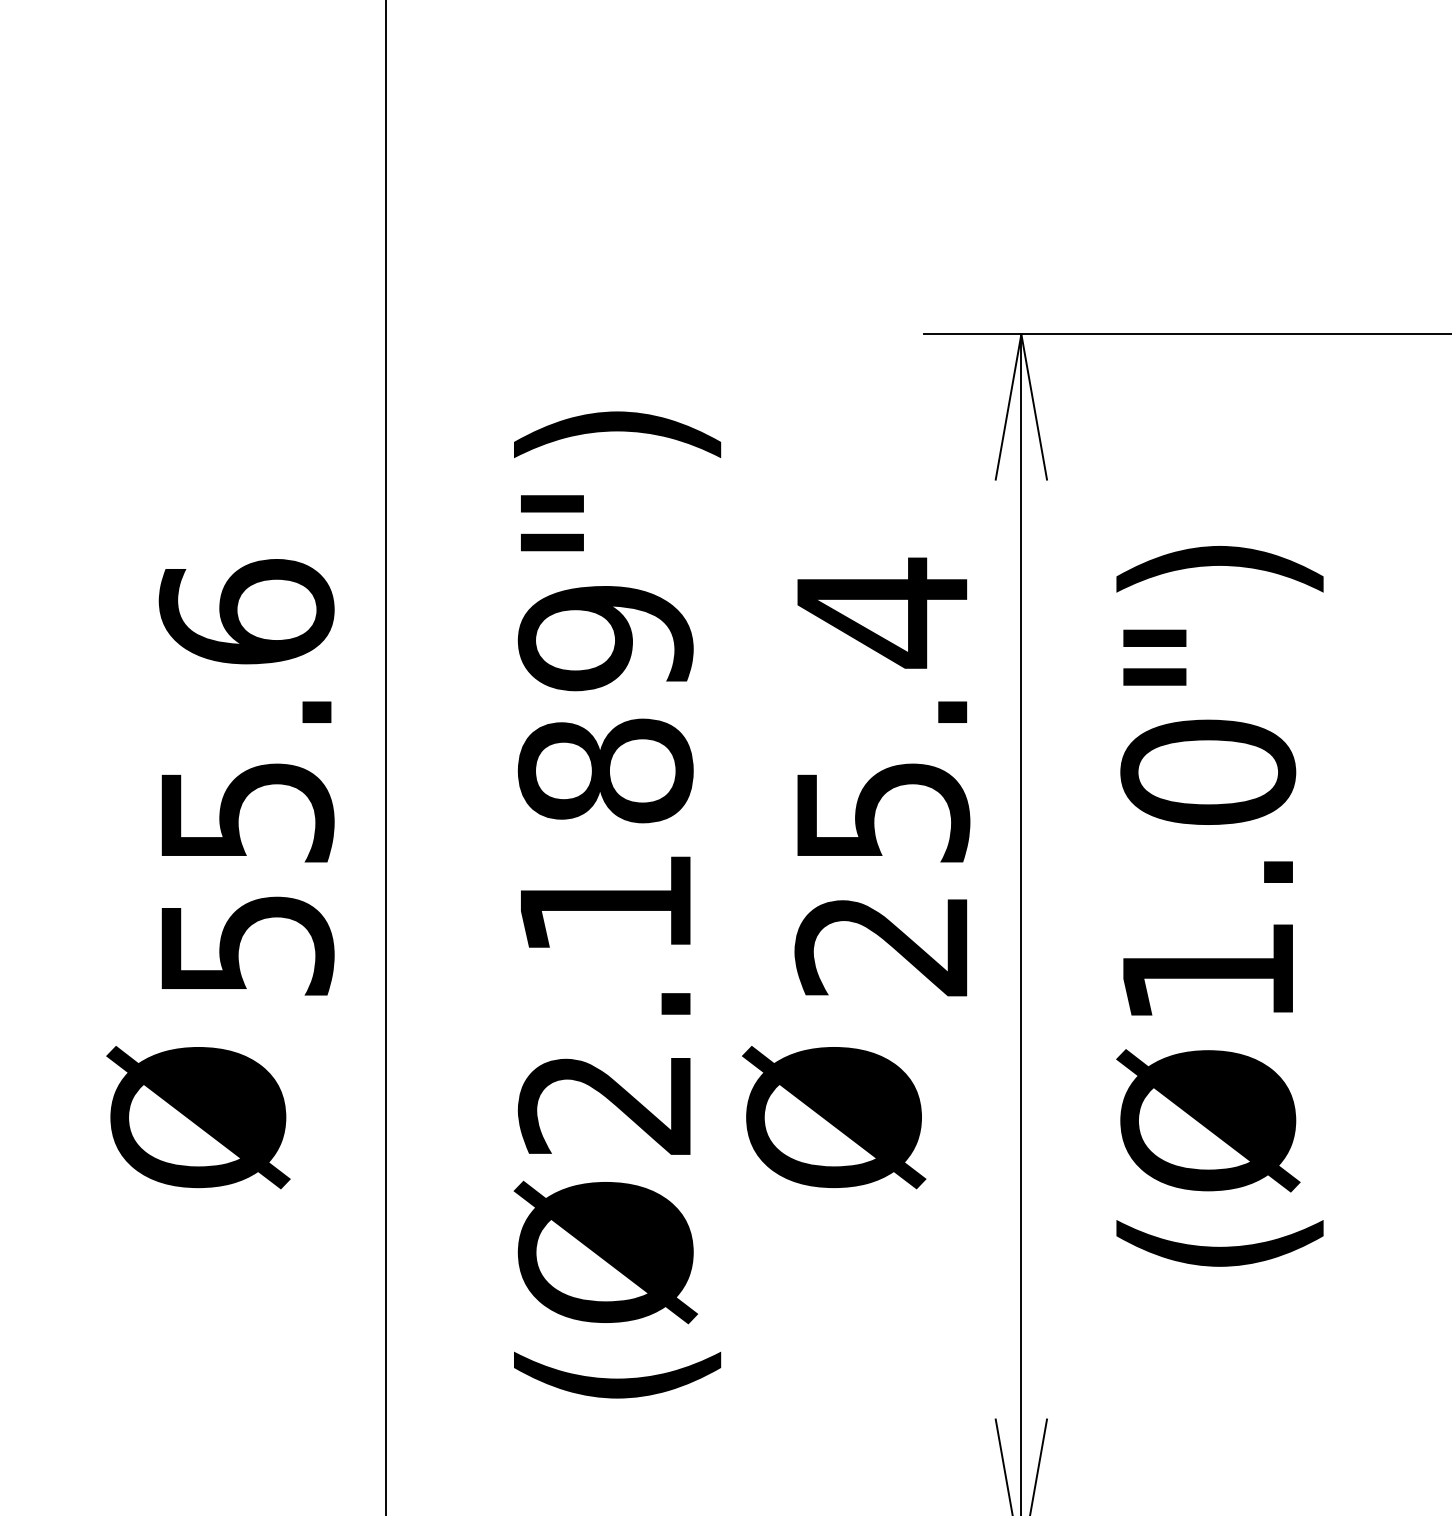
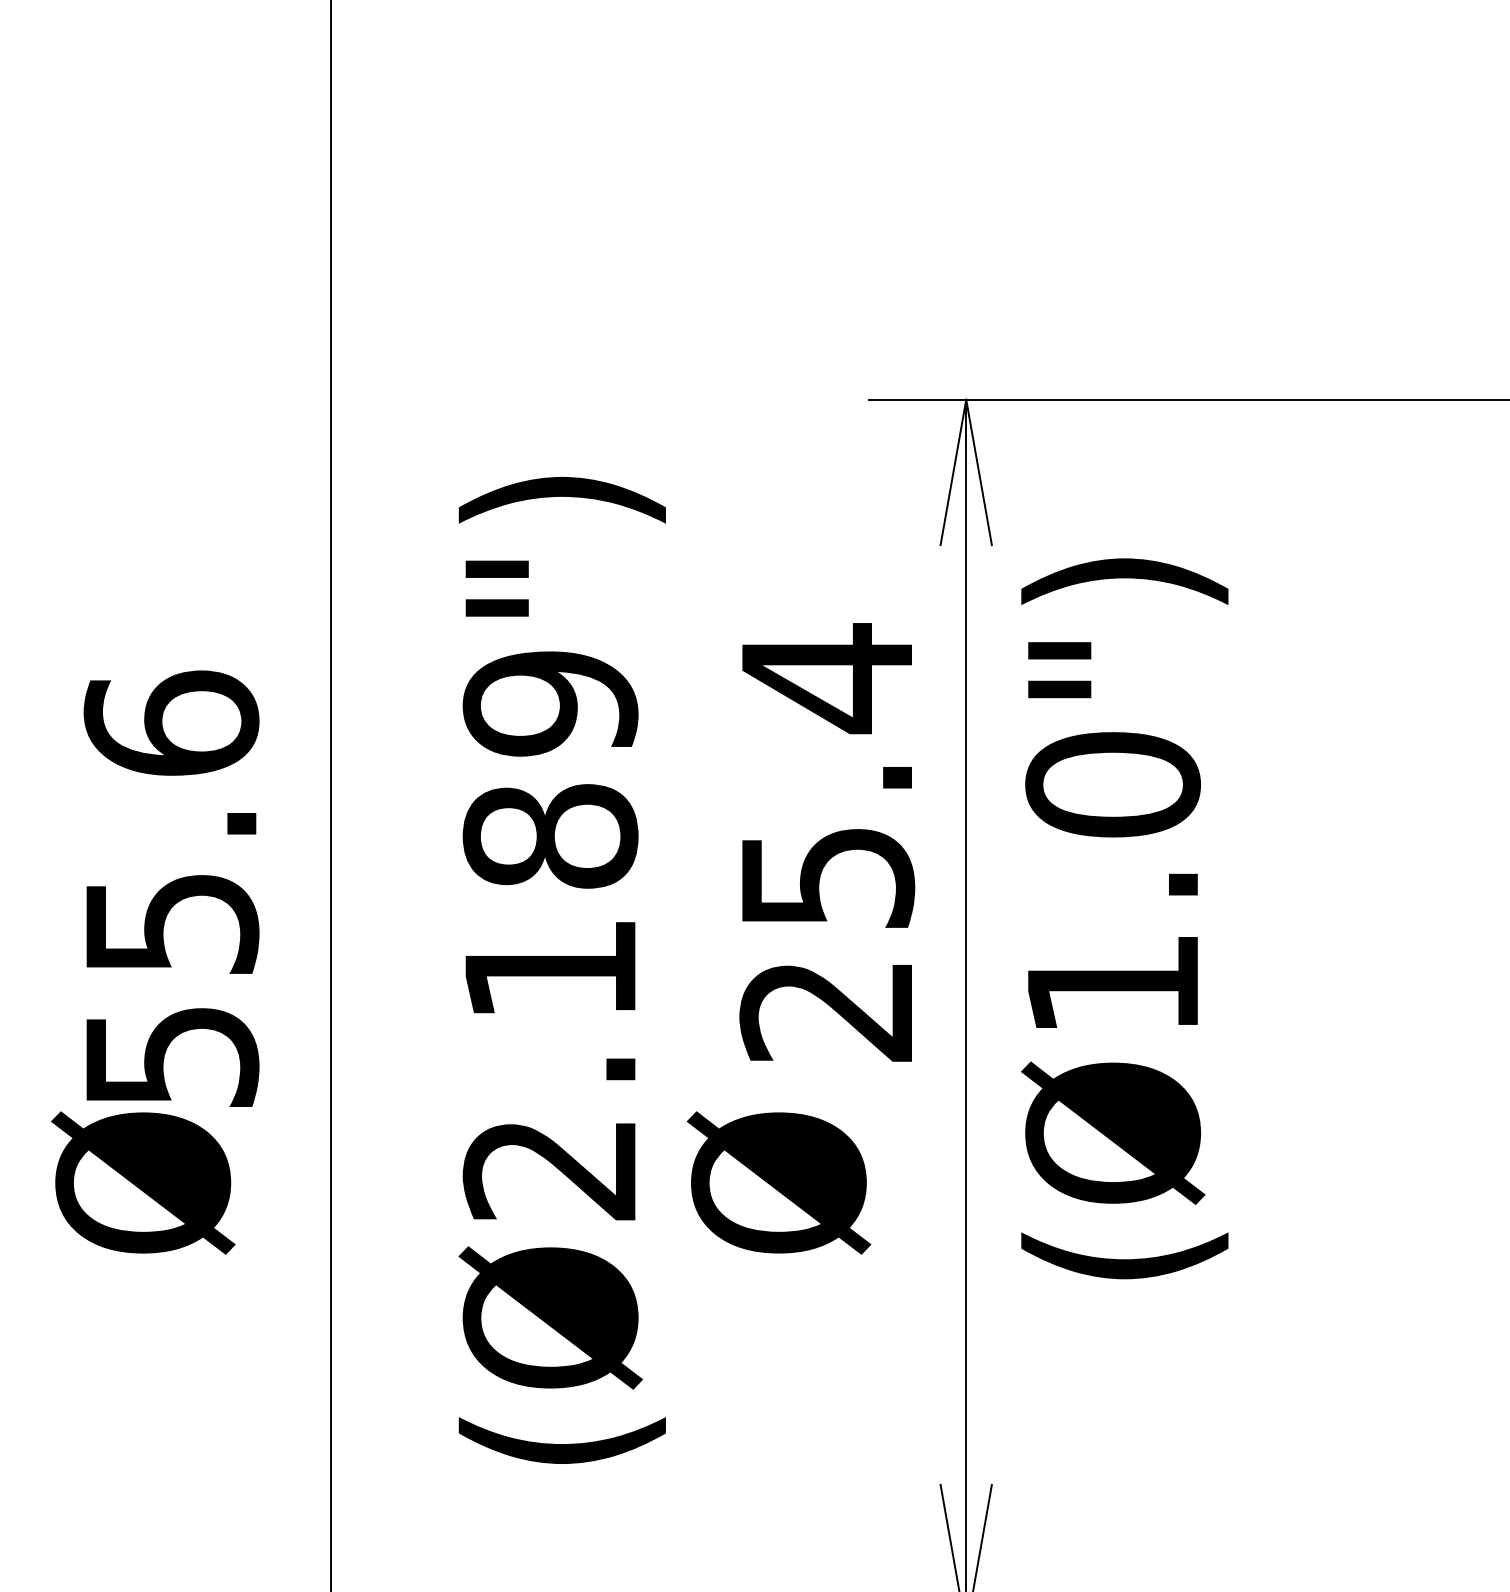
text: (246, 777) -> (171, 888), moved
text: (1219, 906) -> (1124, 918), moved

